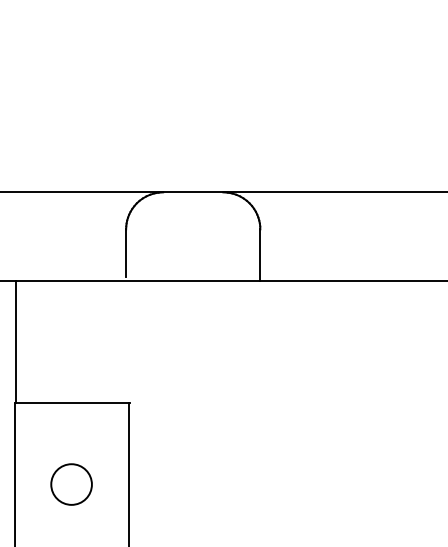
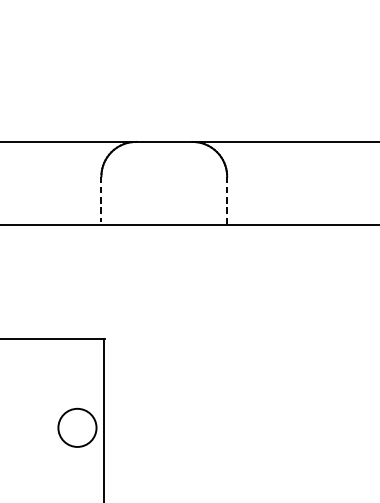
line: (126, 253) -> (101, 199), solid -> dashed
line: (260, 255) -> (227, 201), solid -> dashed
circle: (71, 484) -> (77, 427), moved

